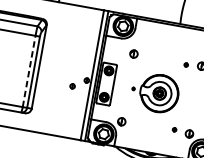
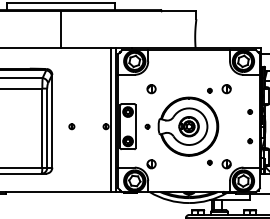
line: (29, 71) -> (42, 128), dashed -> solid
part: (72, 86) -> (71, 126), moved
part: (154, 92) -> (181, 126), size x1.43

